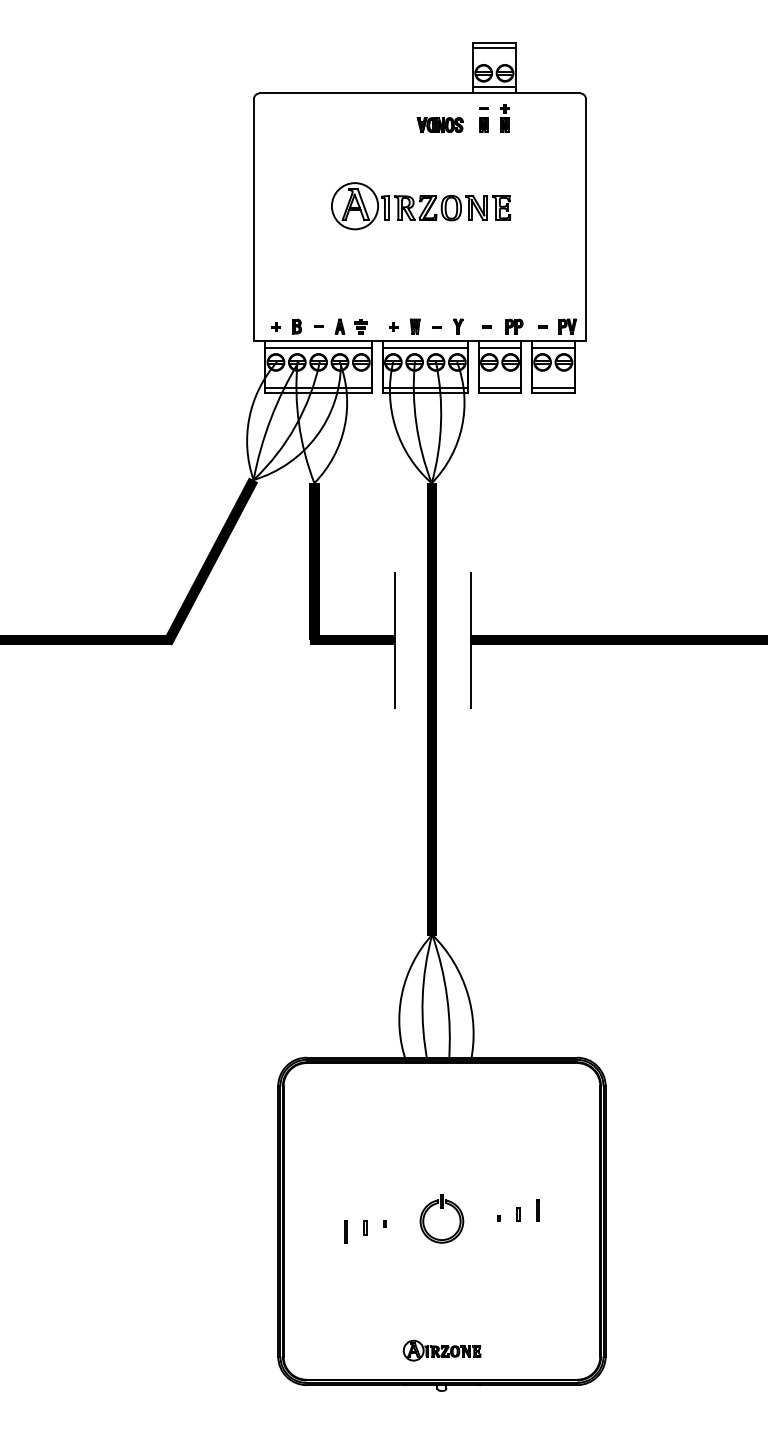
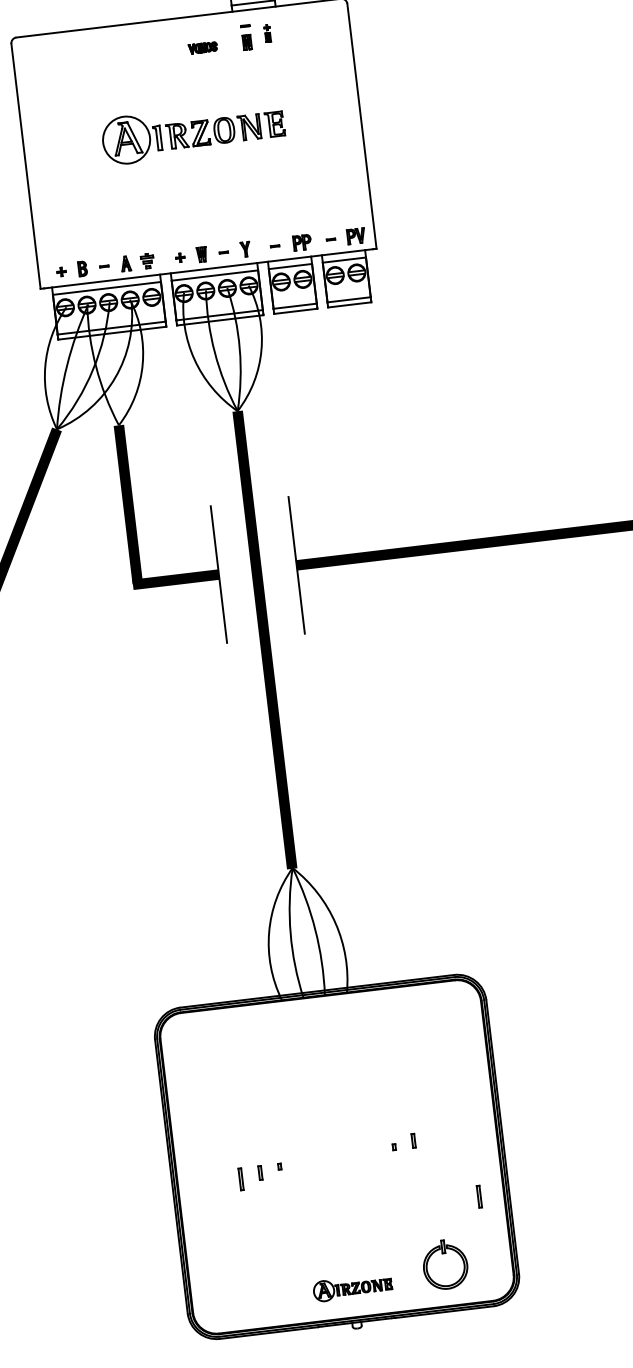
part: (504, 118) -> (267, 33), size x0.6
part: (439, 125) -> (202, 48), size x0.6
part: (441, 1208) -> (443, 1254), moved
line: (537, 1210) -> (478, 1196), moved

